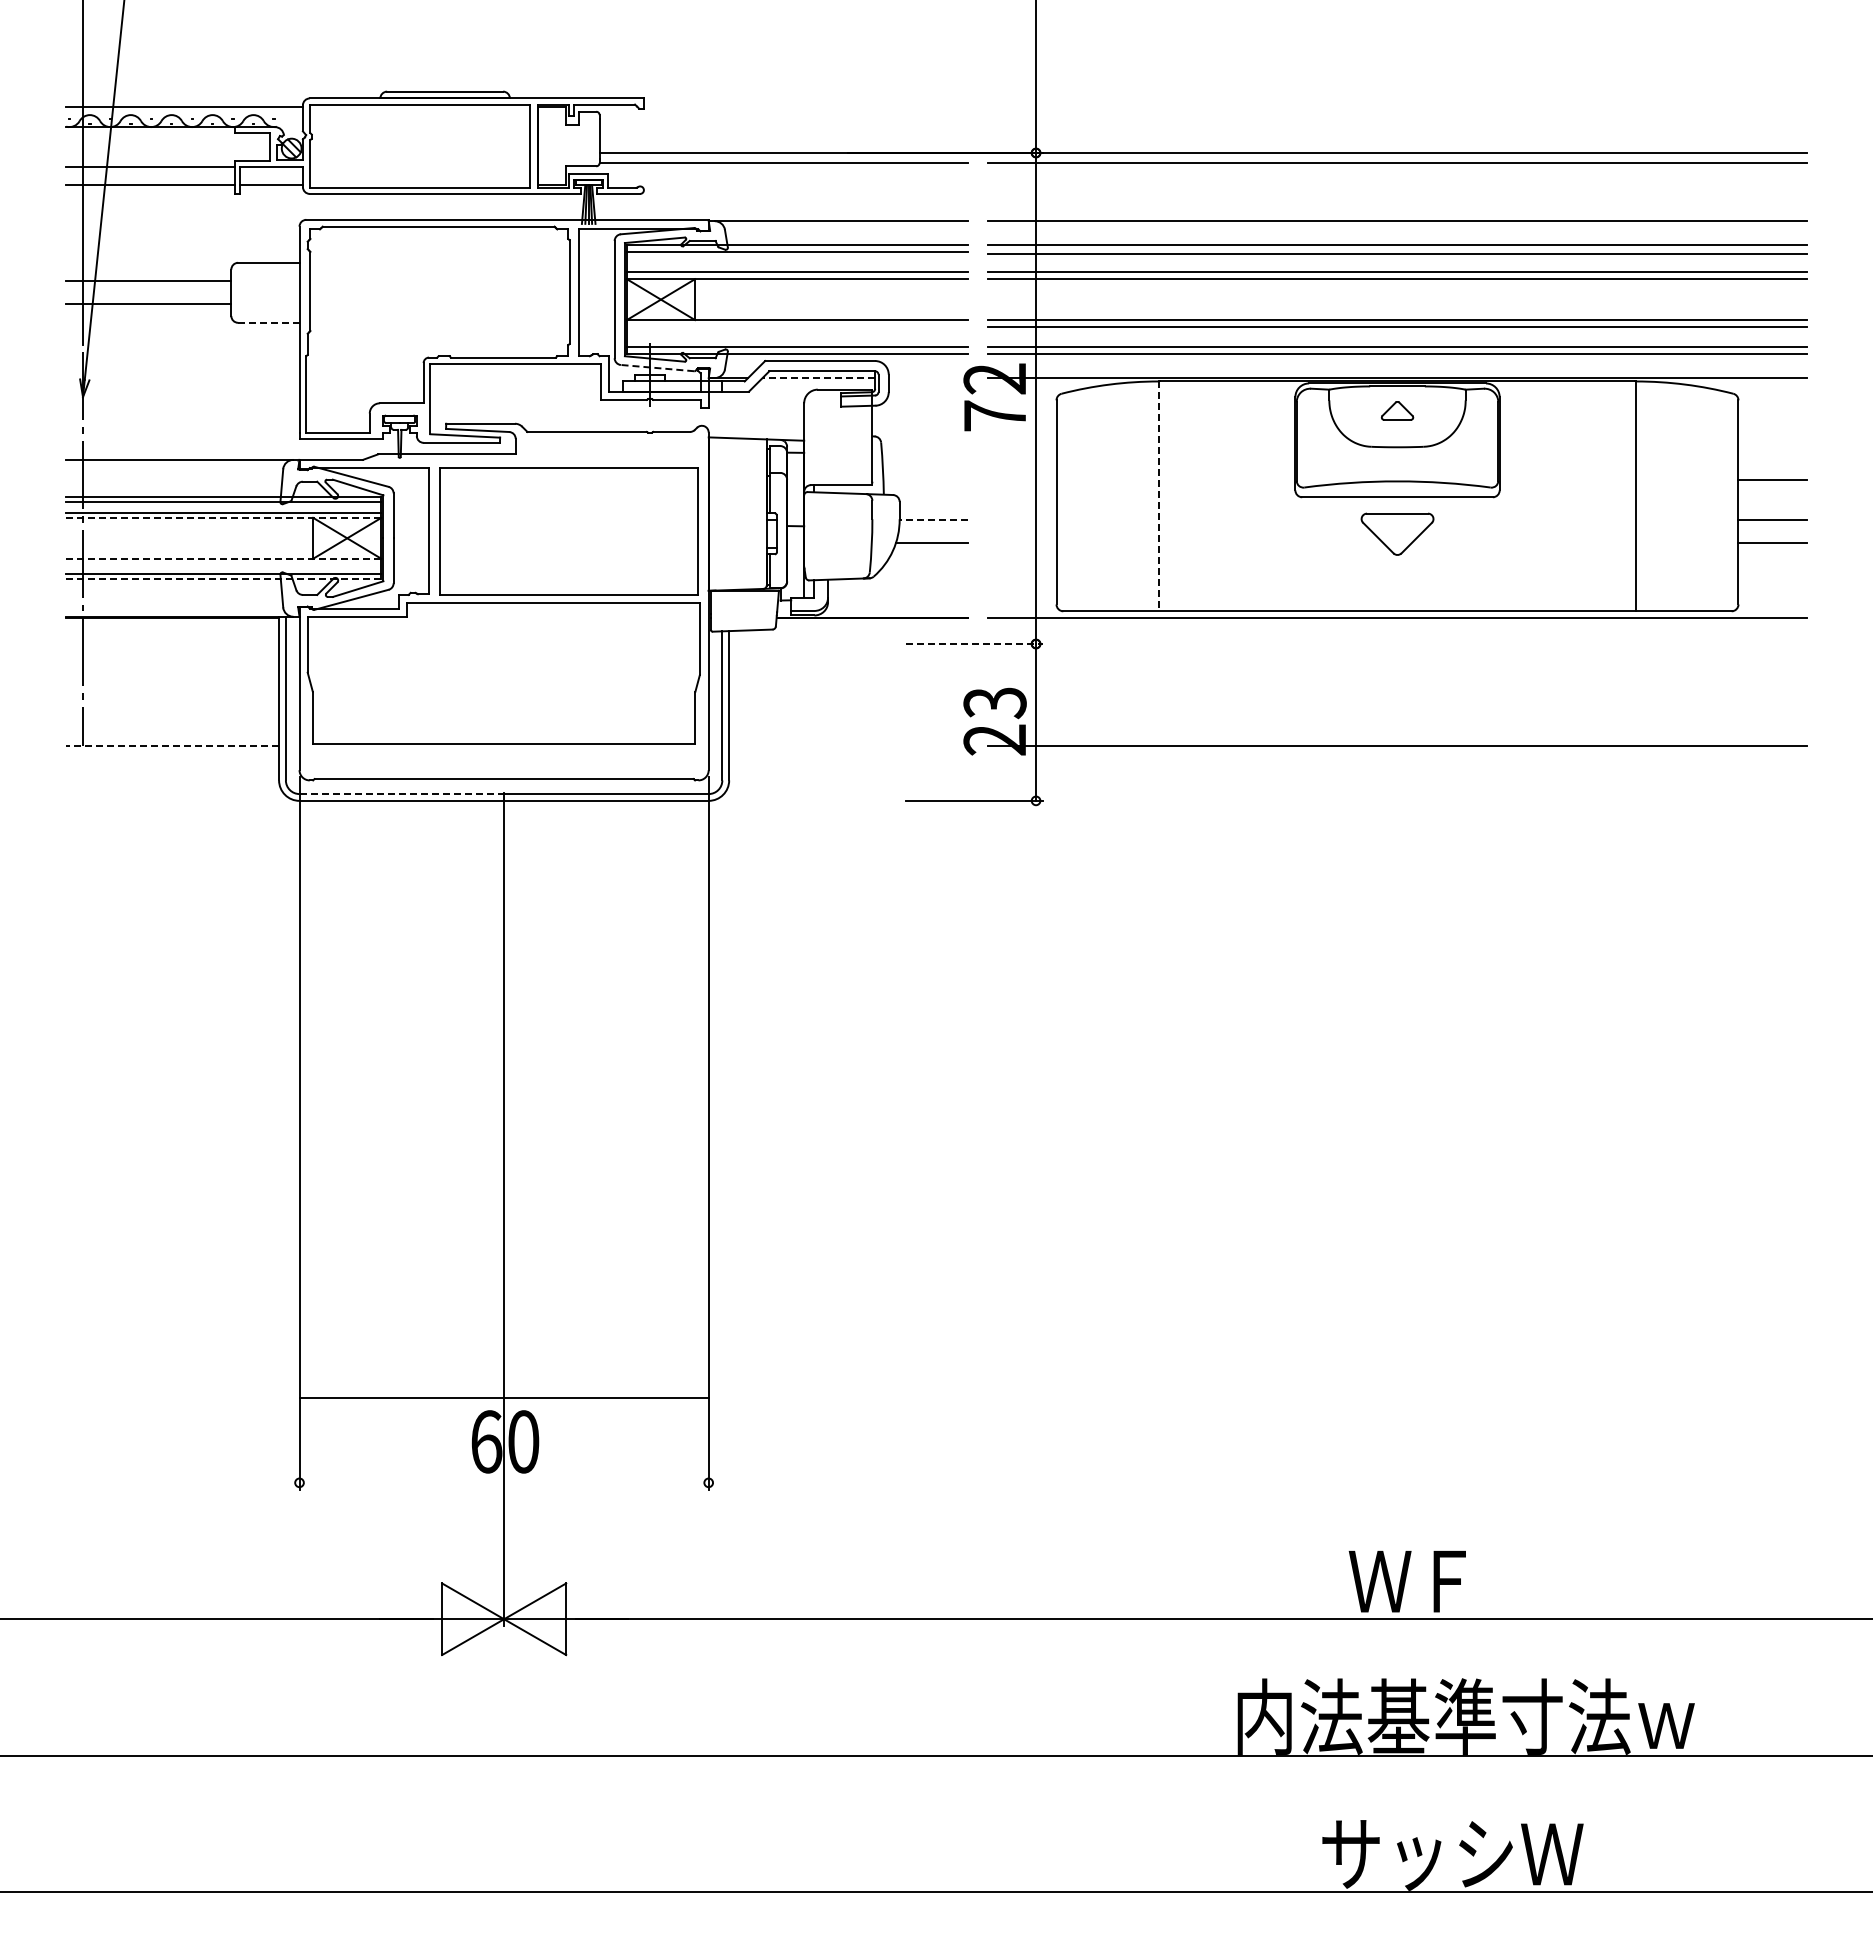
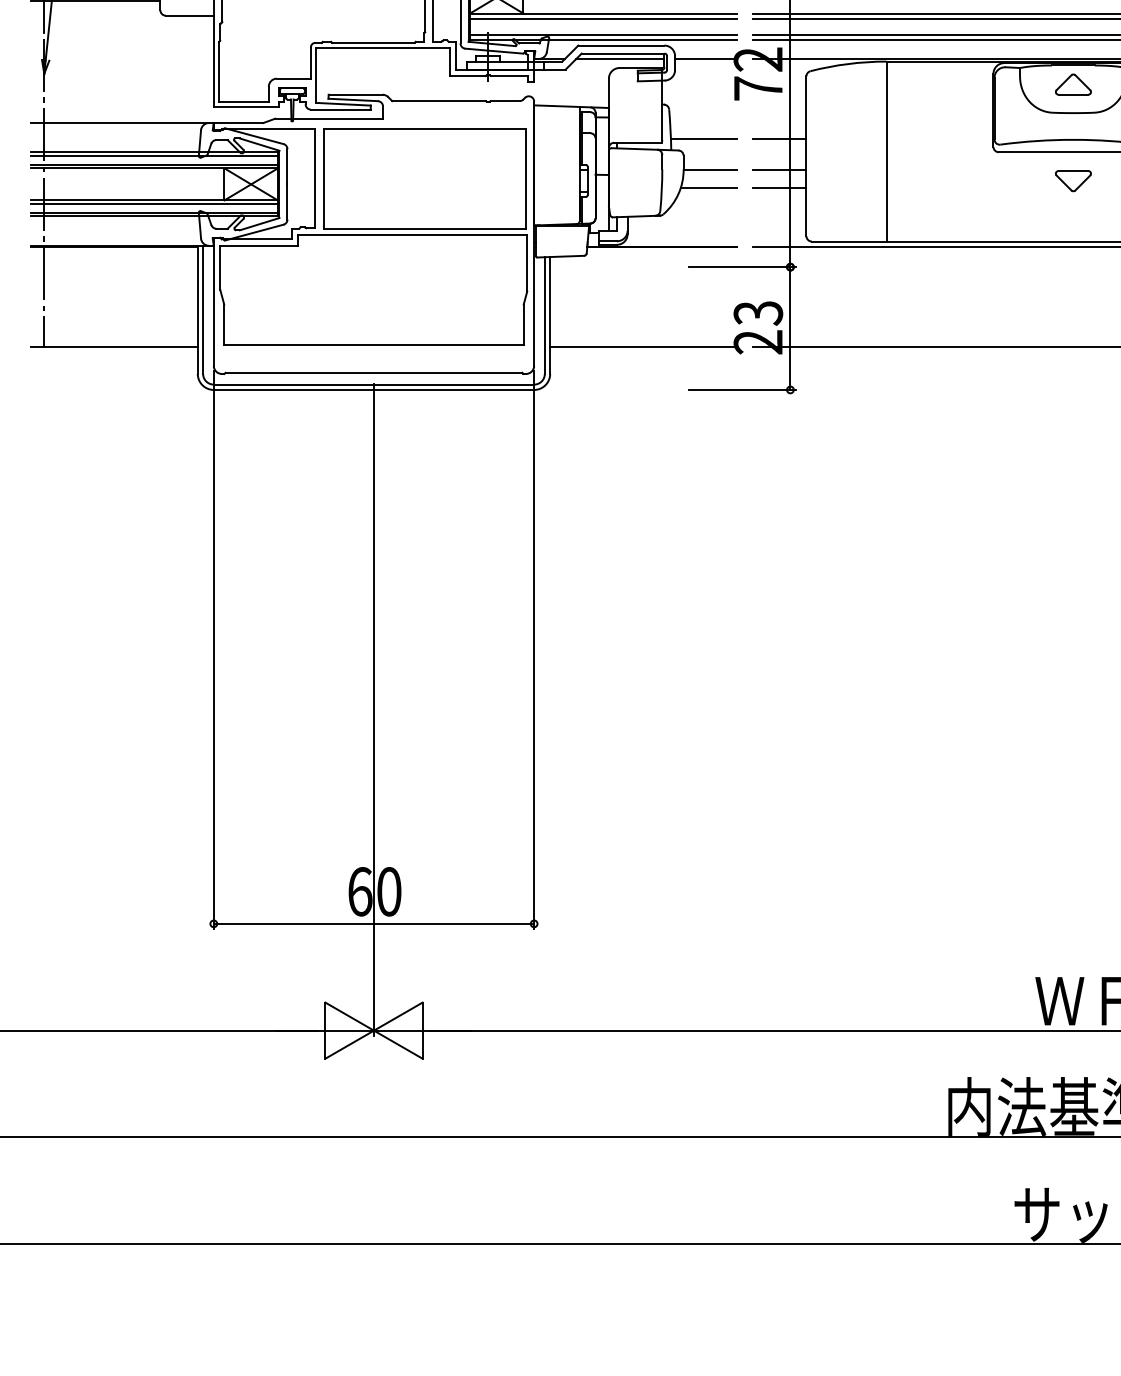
line: (268, 322) -> (189, 15), dashed -> solid
line: (796, 326) -> (602, 18), added
line: (657, 368) -> (494, 51), dashed -> solid
line: (818, 378) -> (620, 59), dashed -> solid
line: (927, 378) -> (705, 59), added
part: (1397, 410) -> (1073, 84), size x1.43
line: (925, 480) -> (703, 139), added
line: (1022, 480) -> (779, 139), added
line: (1158, 496) -> (886, 151), dashed -> solid
line: (223, 517) -> (154, 168), dashed -> solid
line: (933, 519) -> (710, 169), dashed -> solid
line: (1022, 519) -> (779, 169), added
part: (1397, 533) -> (1073, 180), size x0.62
line: (1022, 543) -> (779, 188), added
line: (223, 558) -> (154, 200), dashed -> solid
line: (223, 563) -> (154, 204), added
line: (223, 579) -> (154, 216), dashed -> solid
line: (975, 644) -> (743, 267), dashed -> solid
line: (172, 746) -> (114, 347), dashed -> solid
line: (848, 746) -> (643, 347), added
line: (402, 794) -> (294, 384), dashed -> solid
line: (503, 1397) -> (373, 923), moved

